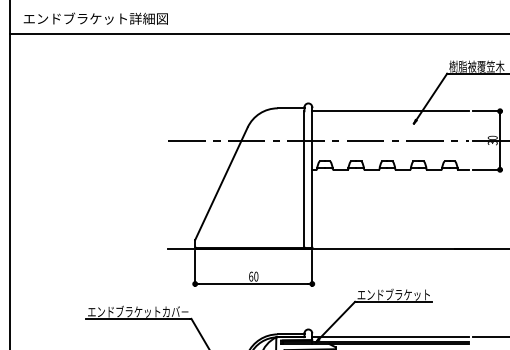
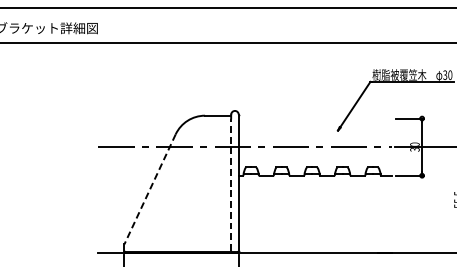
line: (390, 111) -> (315, 118), removed
line: (304, 179) -> (231, 185), solid -> dashed
line: (221, 184) -> (150, 190), solid -> dashed

